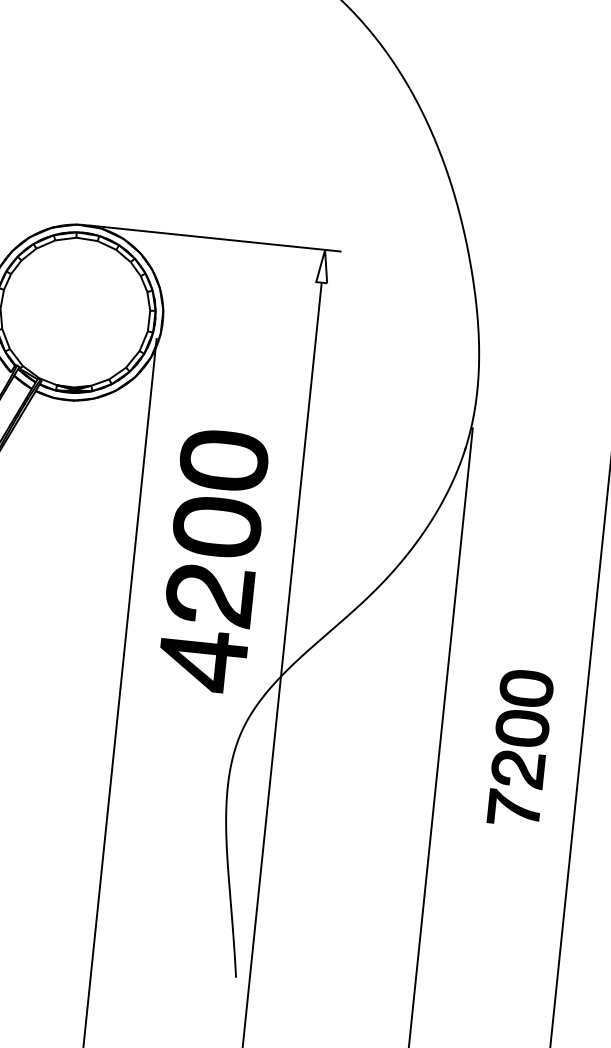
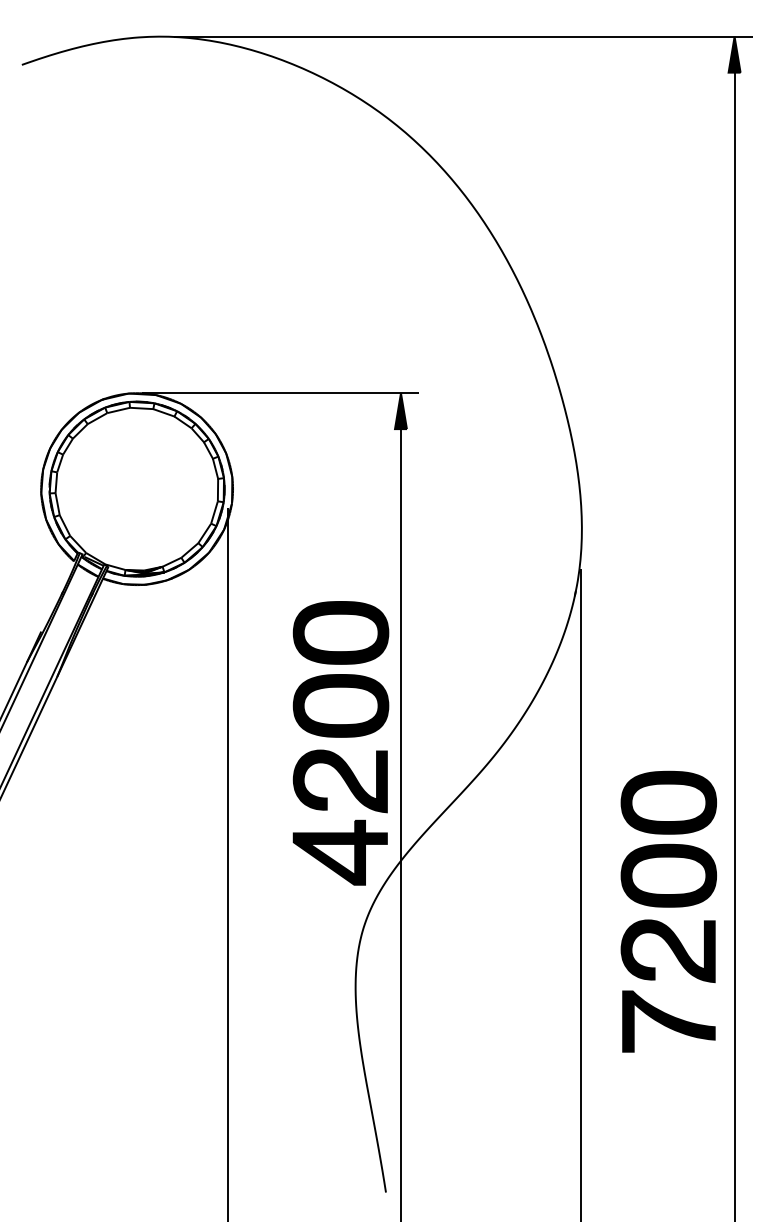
fill: (322, 266) -> (400, 411), added
part: (213, 561) -> (340, 743), moved
part: (520, 747) -> (668, 911), size x1.67

